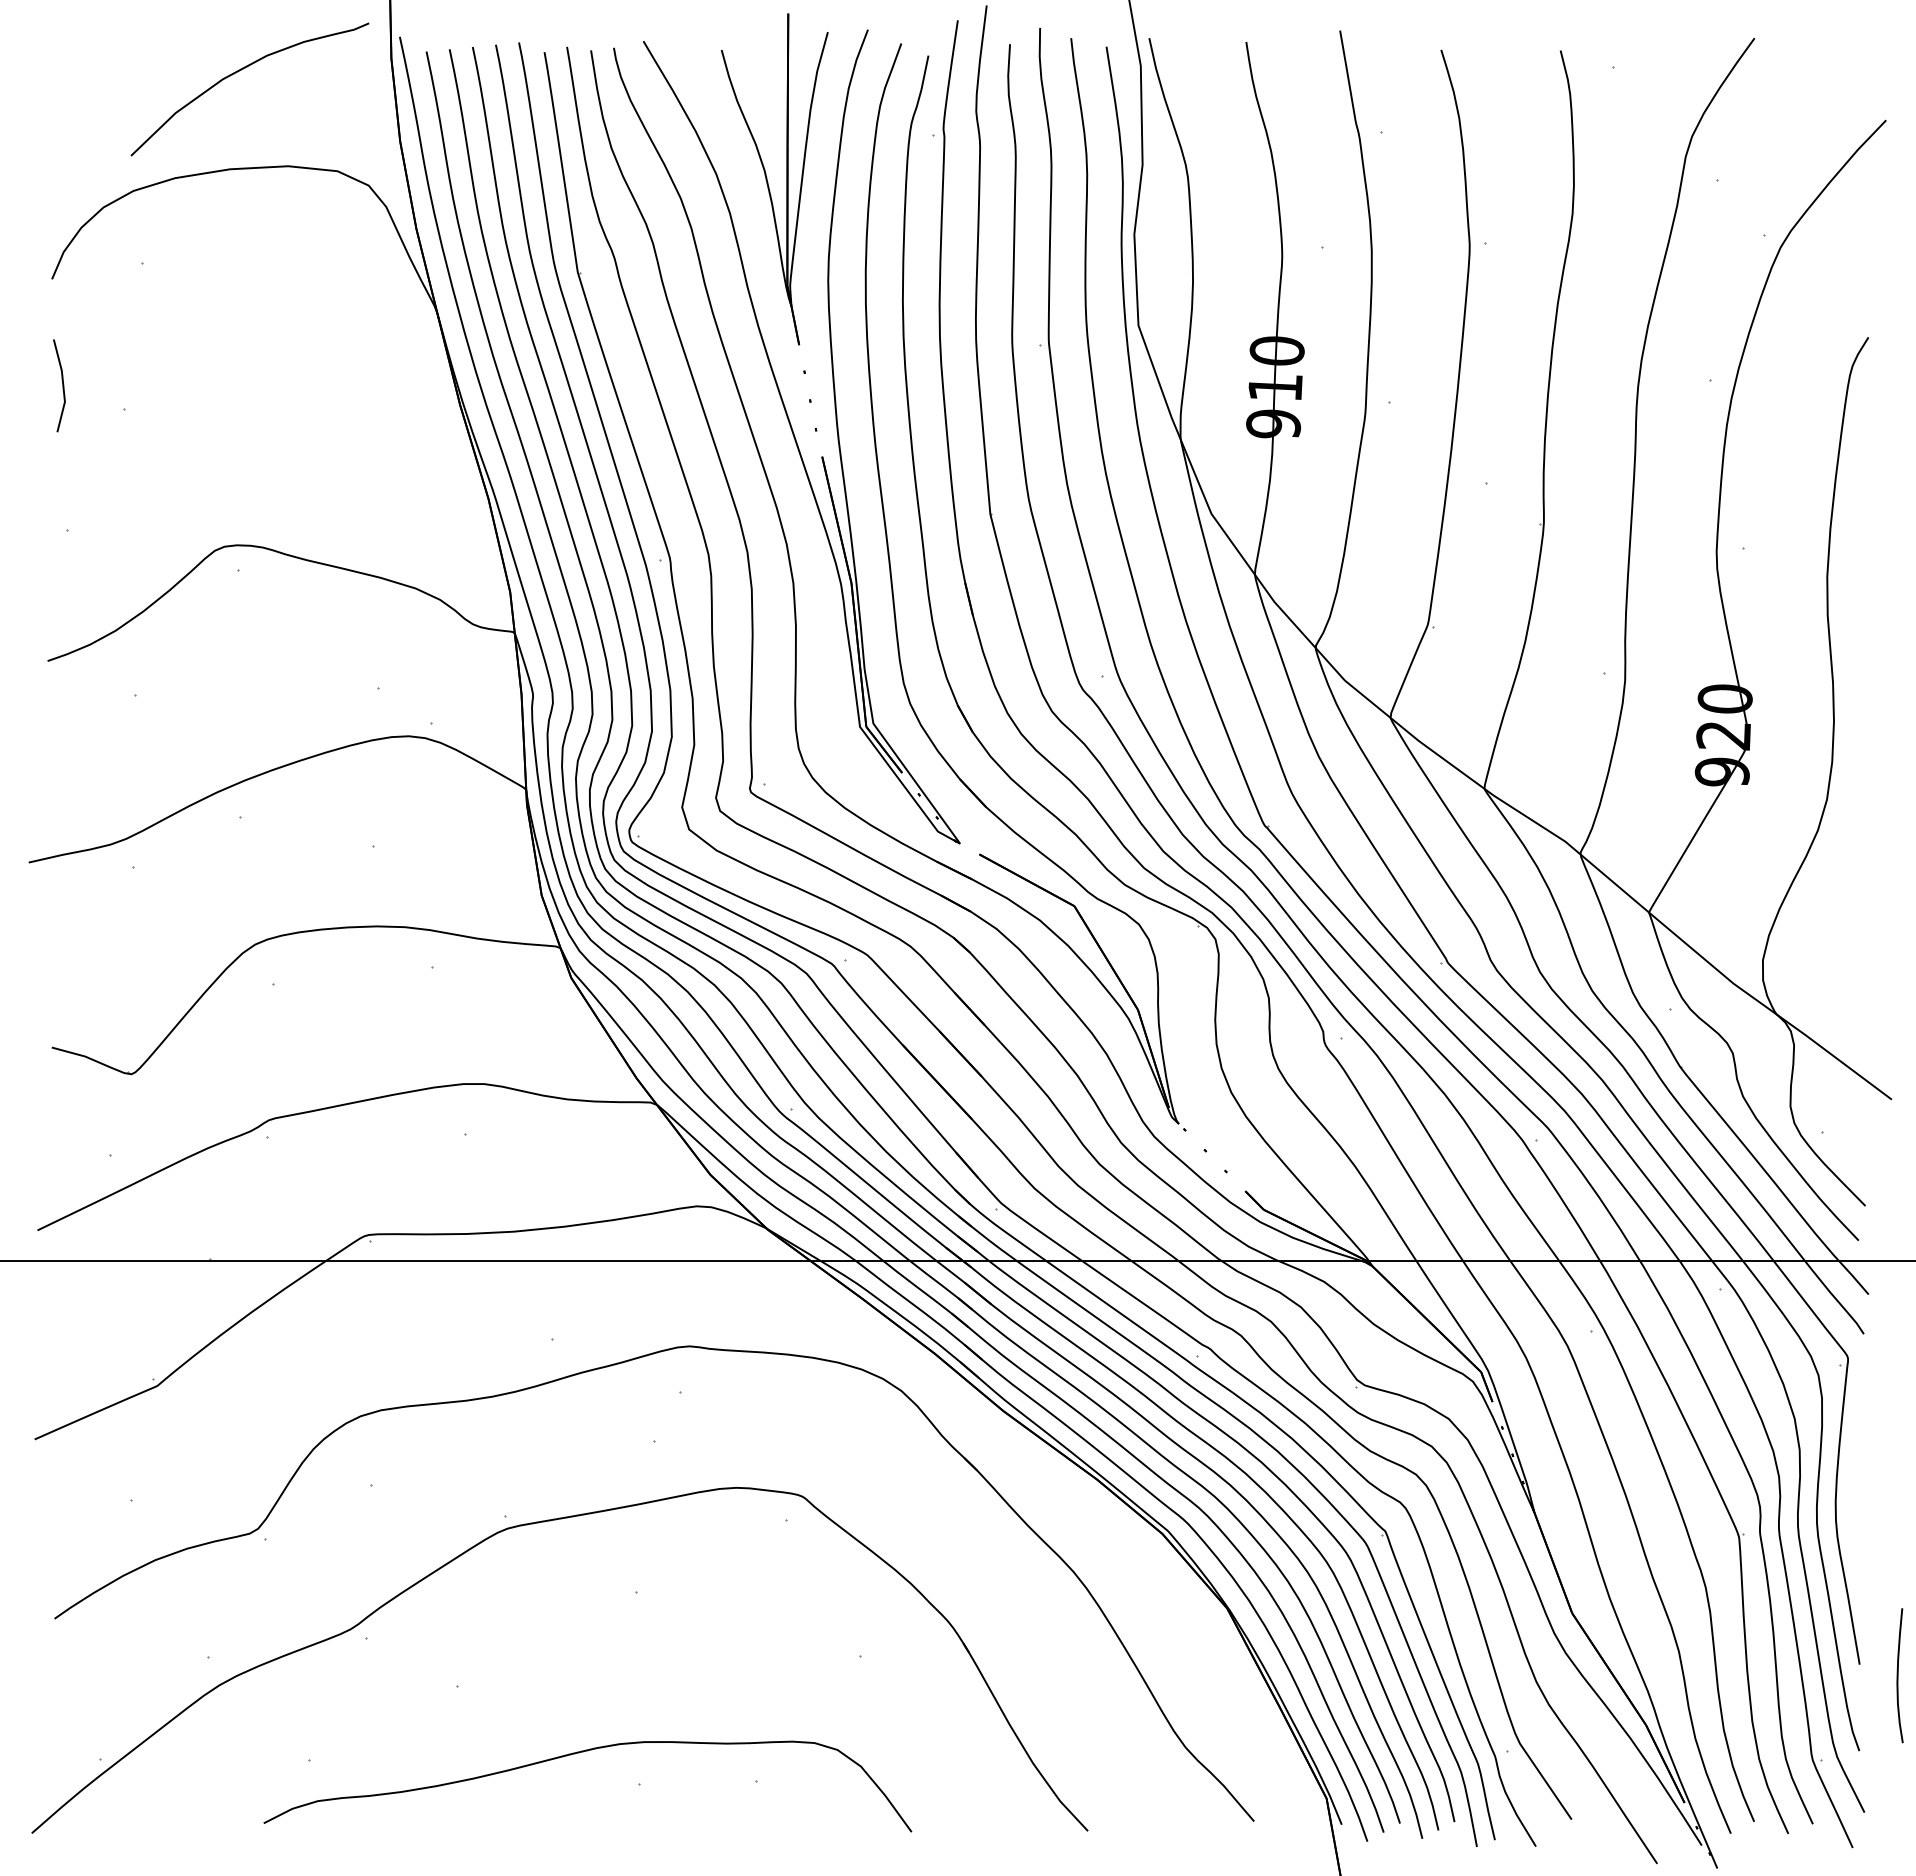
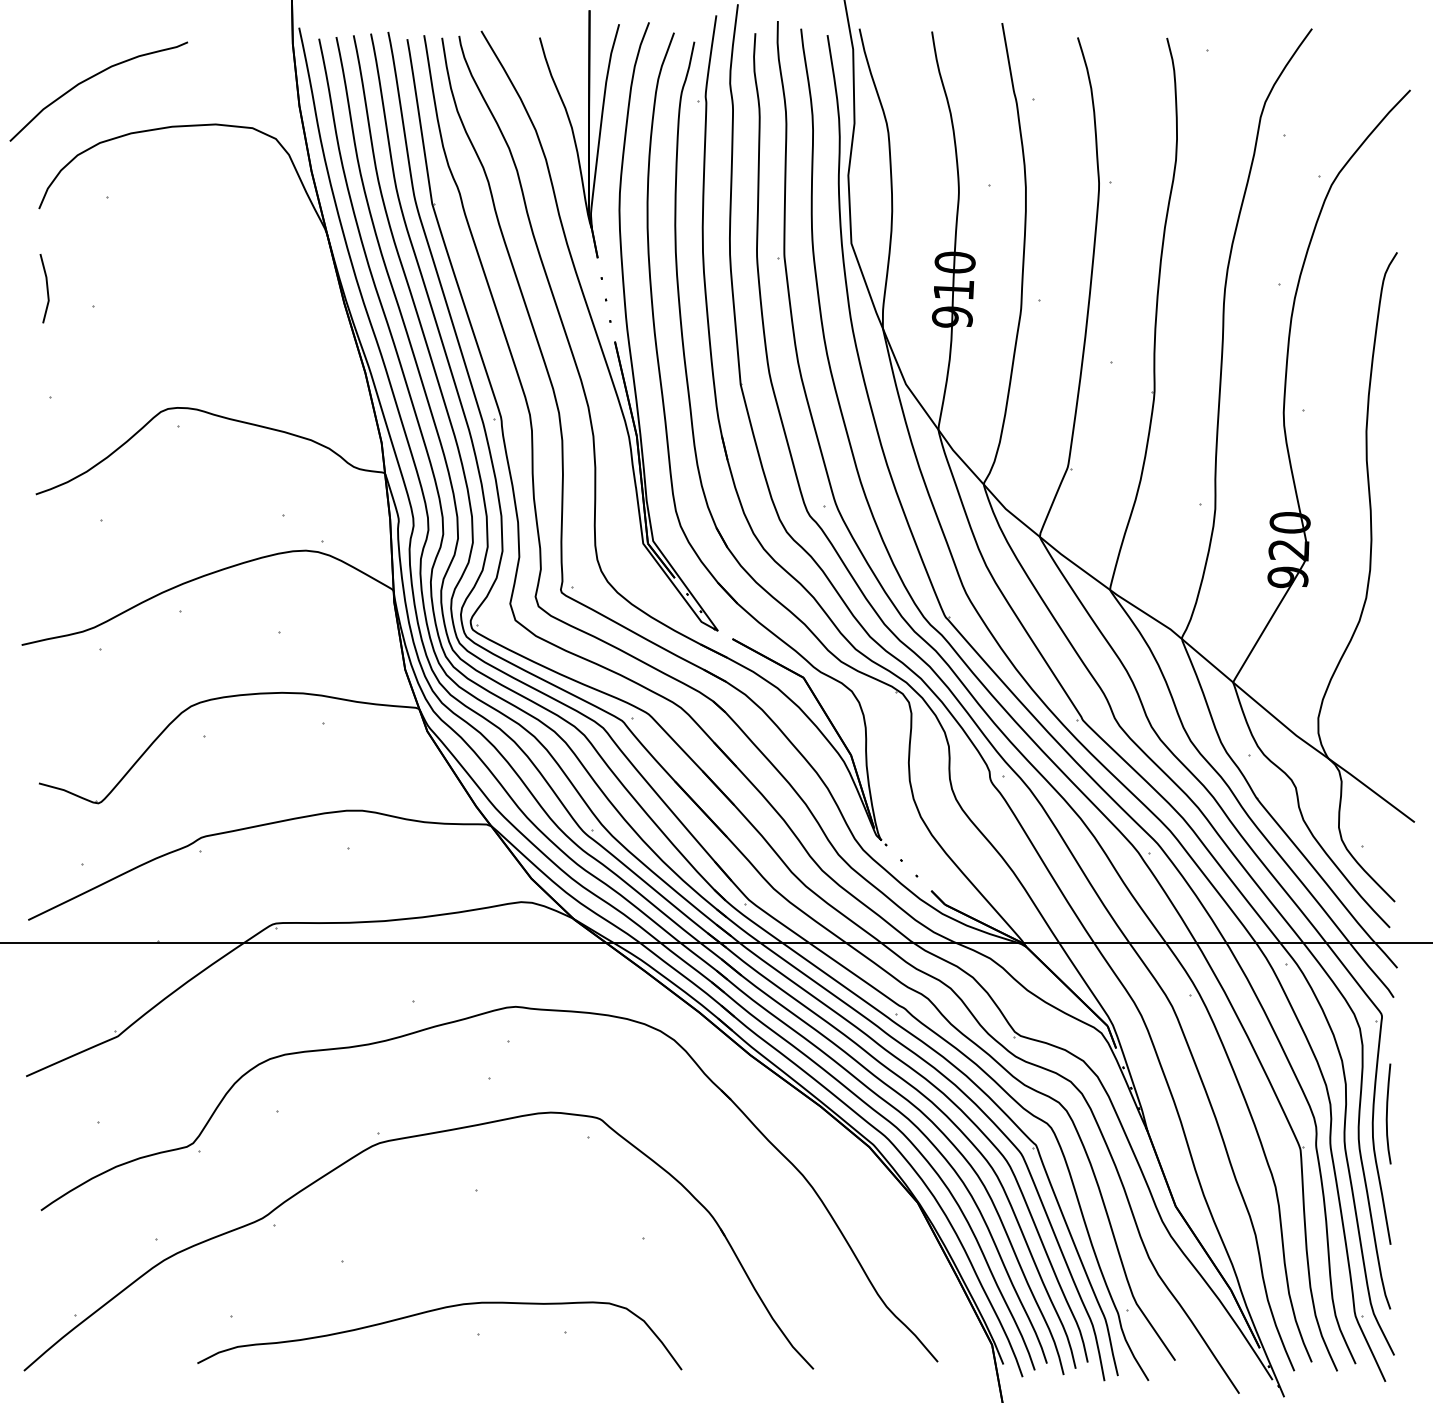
curve: (239, 71) -> (91, 78), moved
curve: (1898, 1675) -> (1387, 1113), moved

